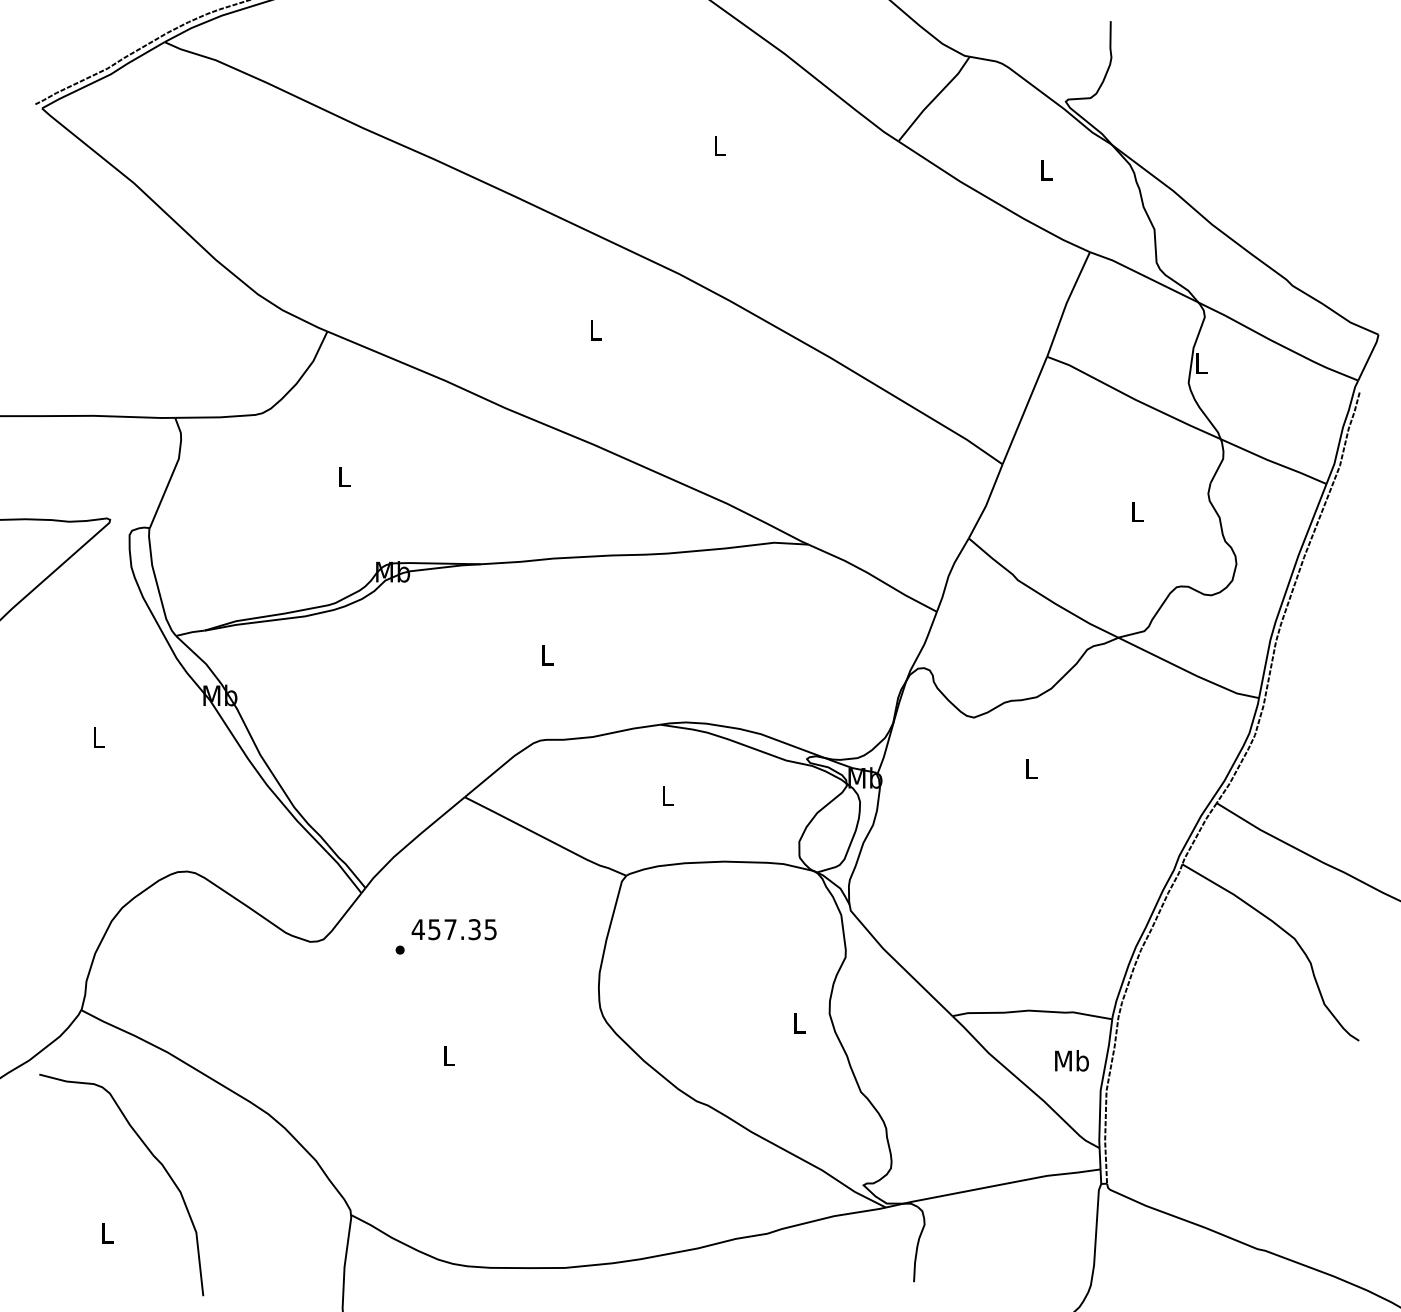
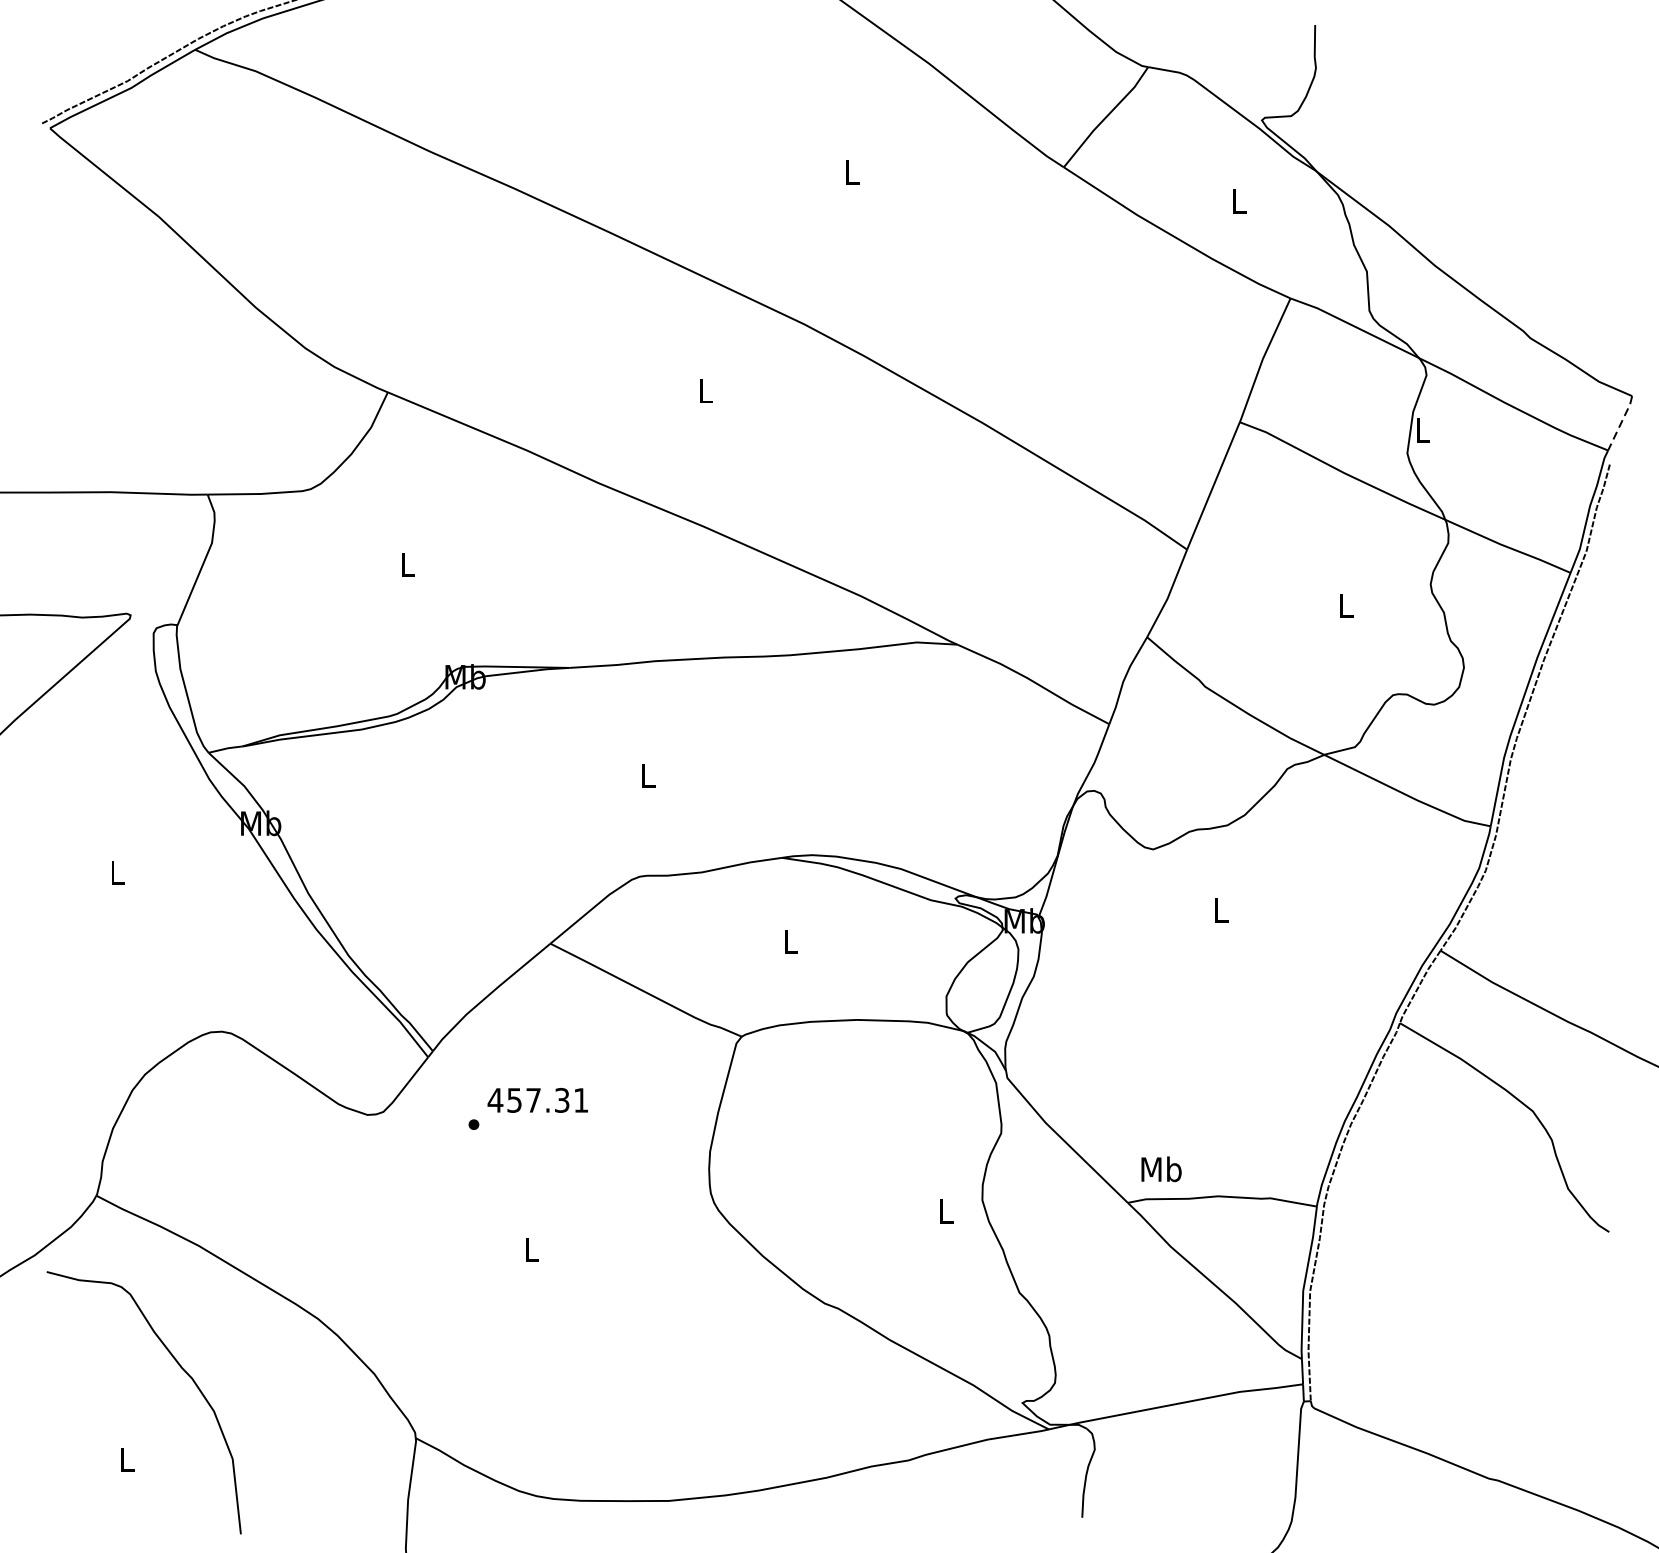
line: (1369, 357) -> (1621, 423), solid -> dashed
text: (490, 929) -> (580, 1100), 457.35 -> 457.31
text: (1071, 1060) -> (1160, 1168), moved

